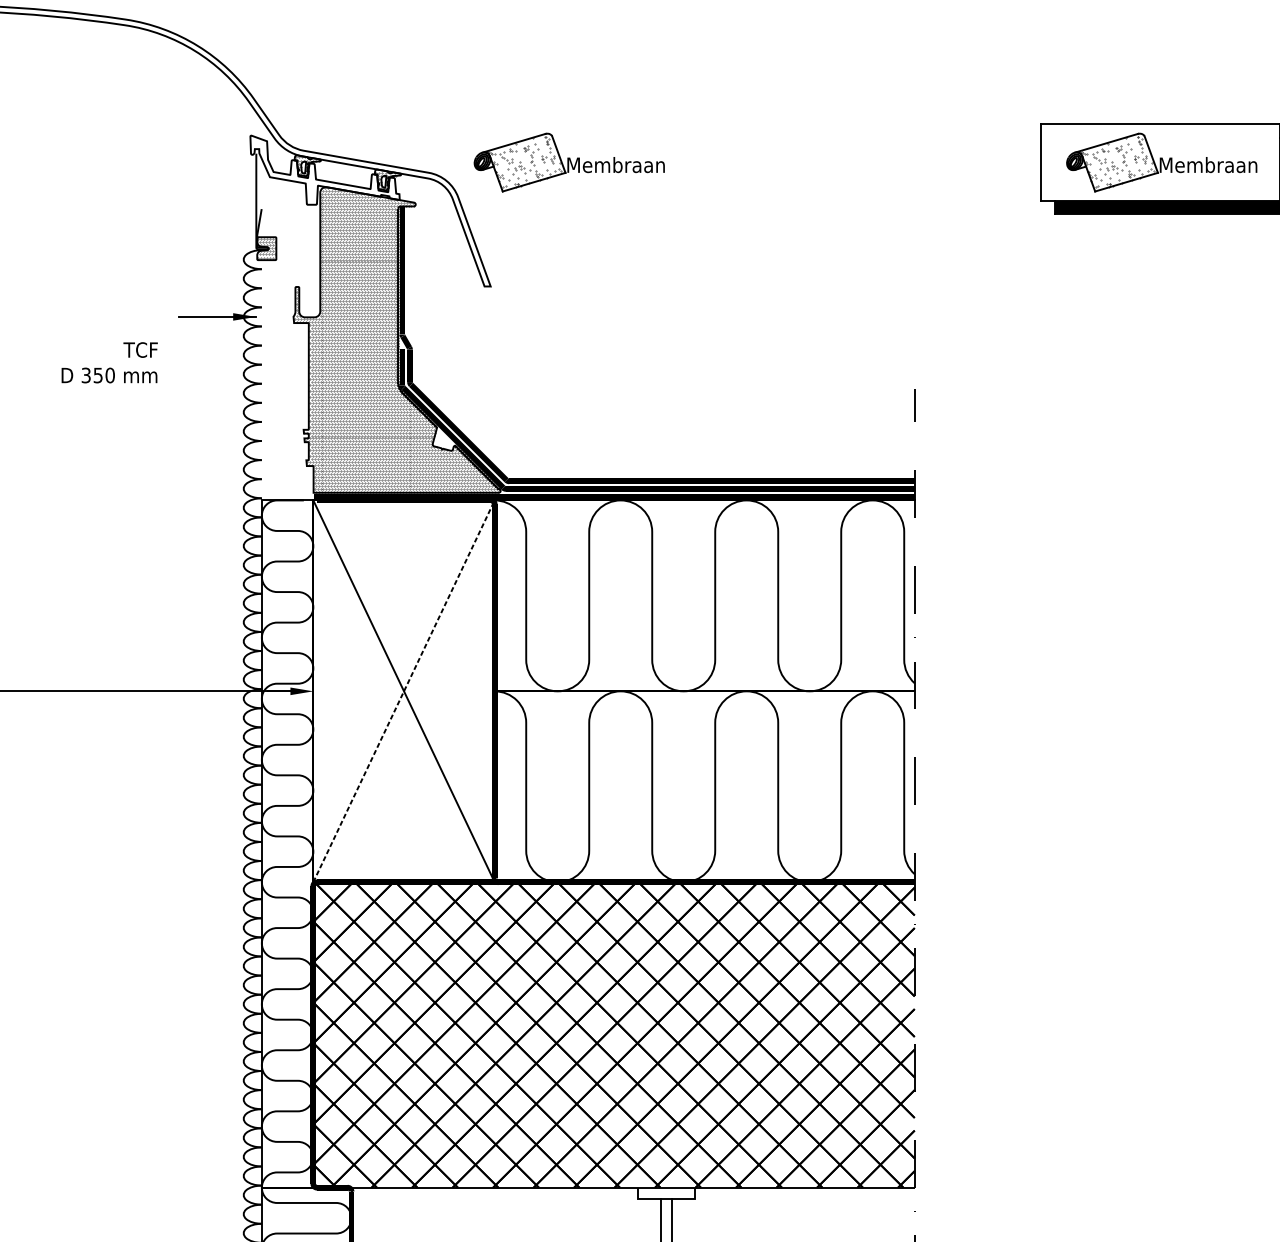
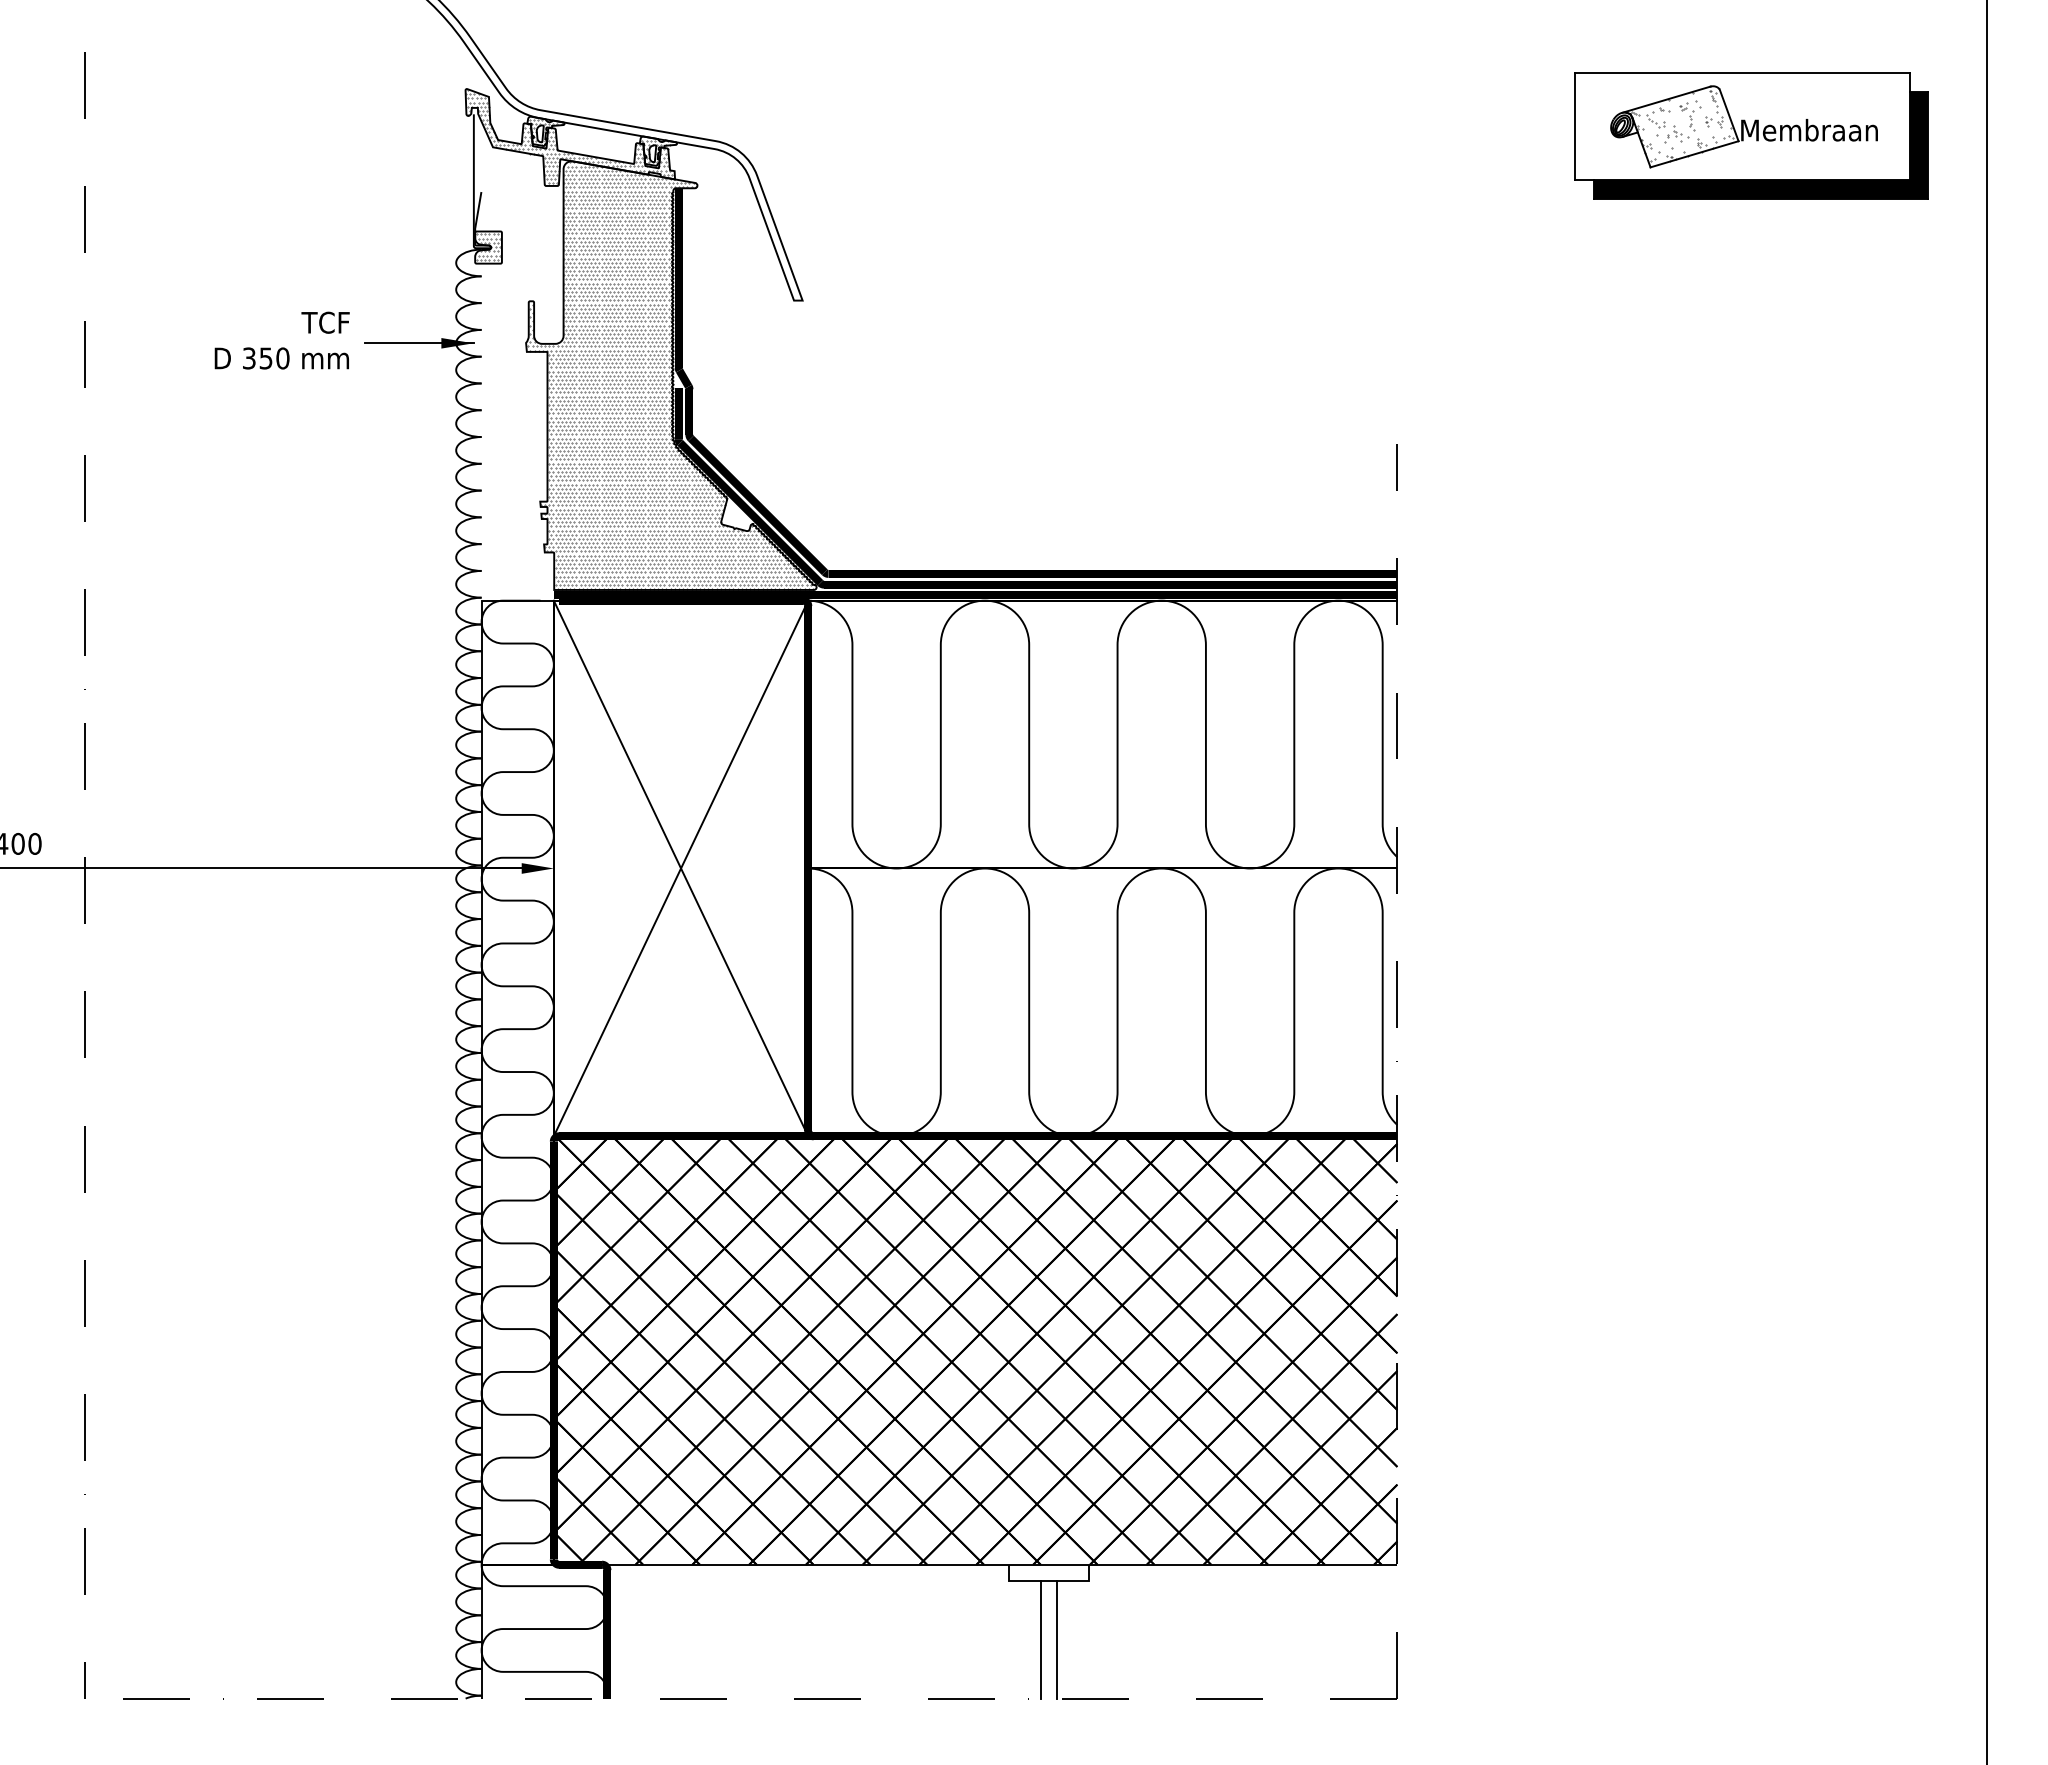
part: (569, 162) -> (912, 126), removed
hatch: (324, 169) -> (569, 136), added
text: (109, 362) -> (281, 340), moved
line: (404, 691) -> (681, 868), dashed -> solid

